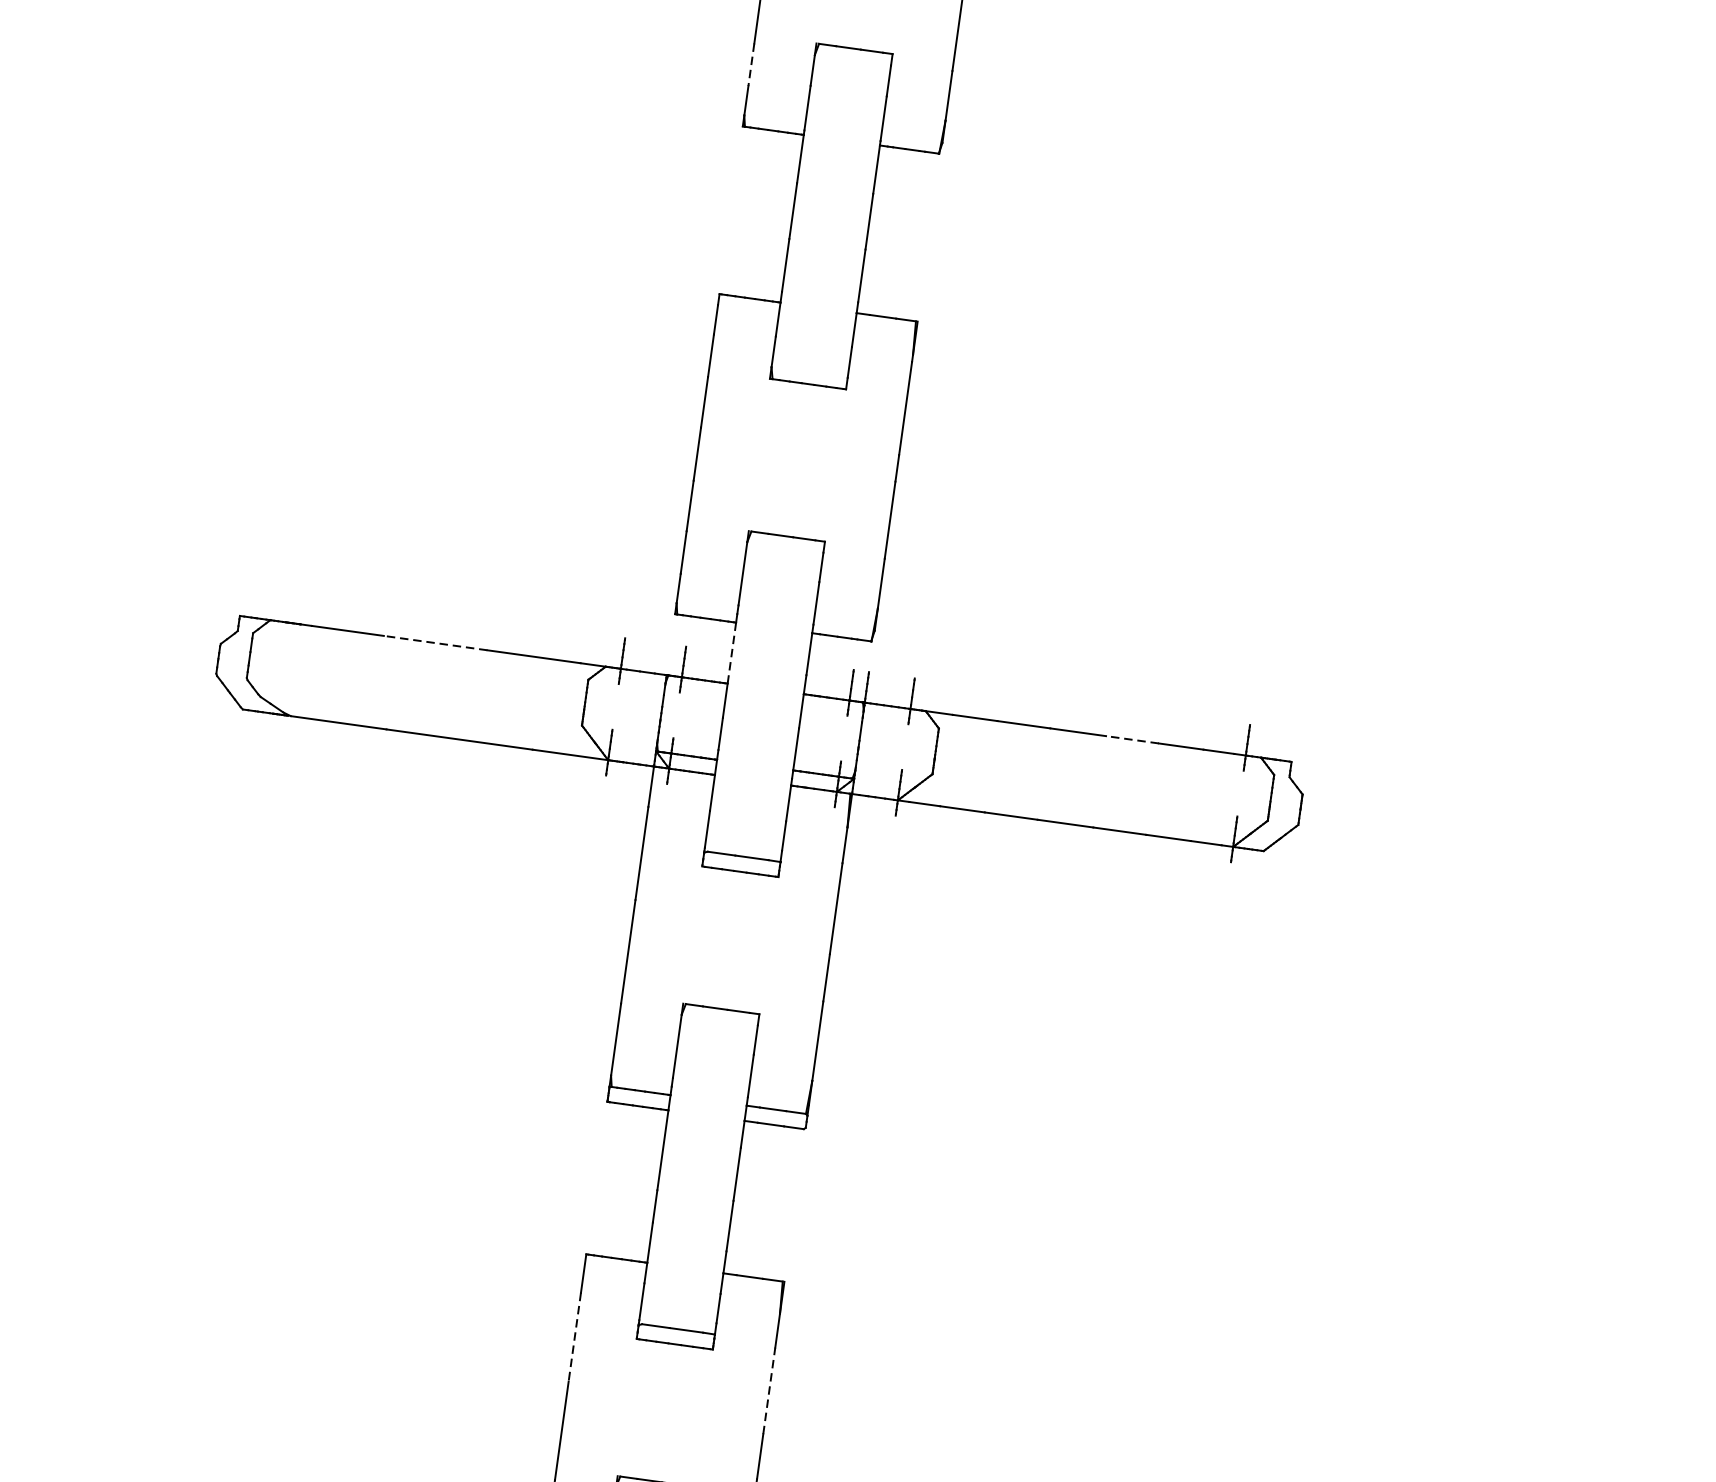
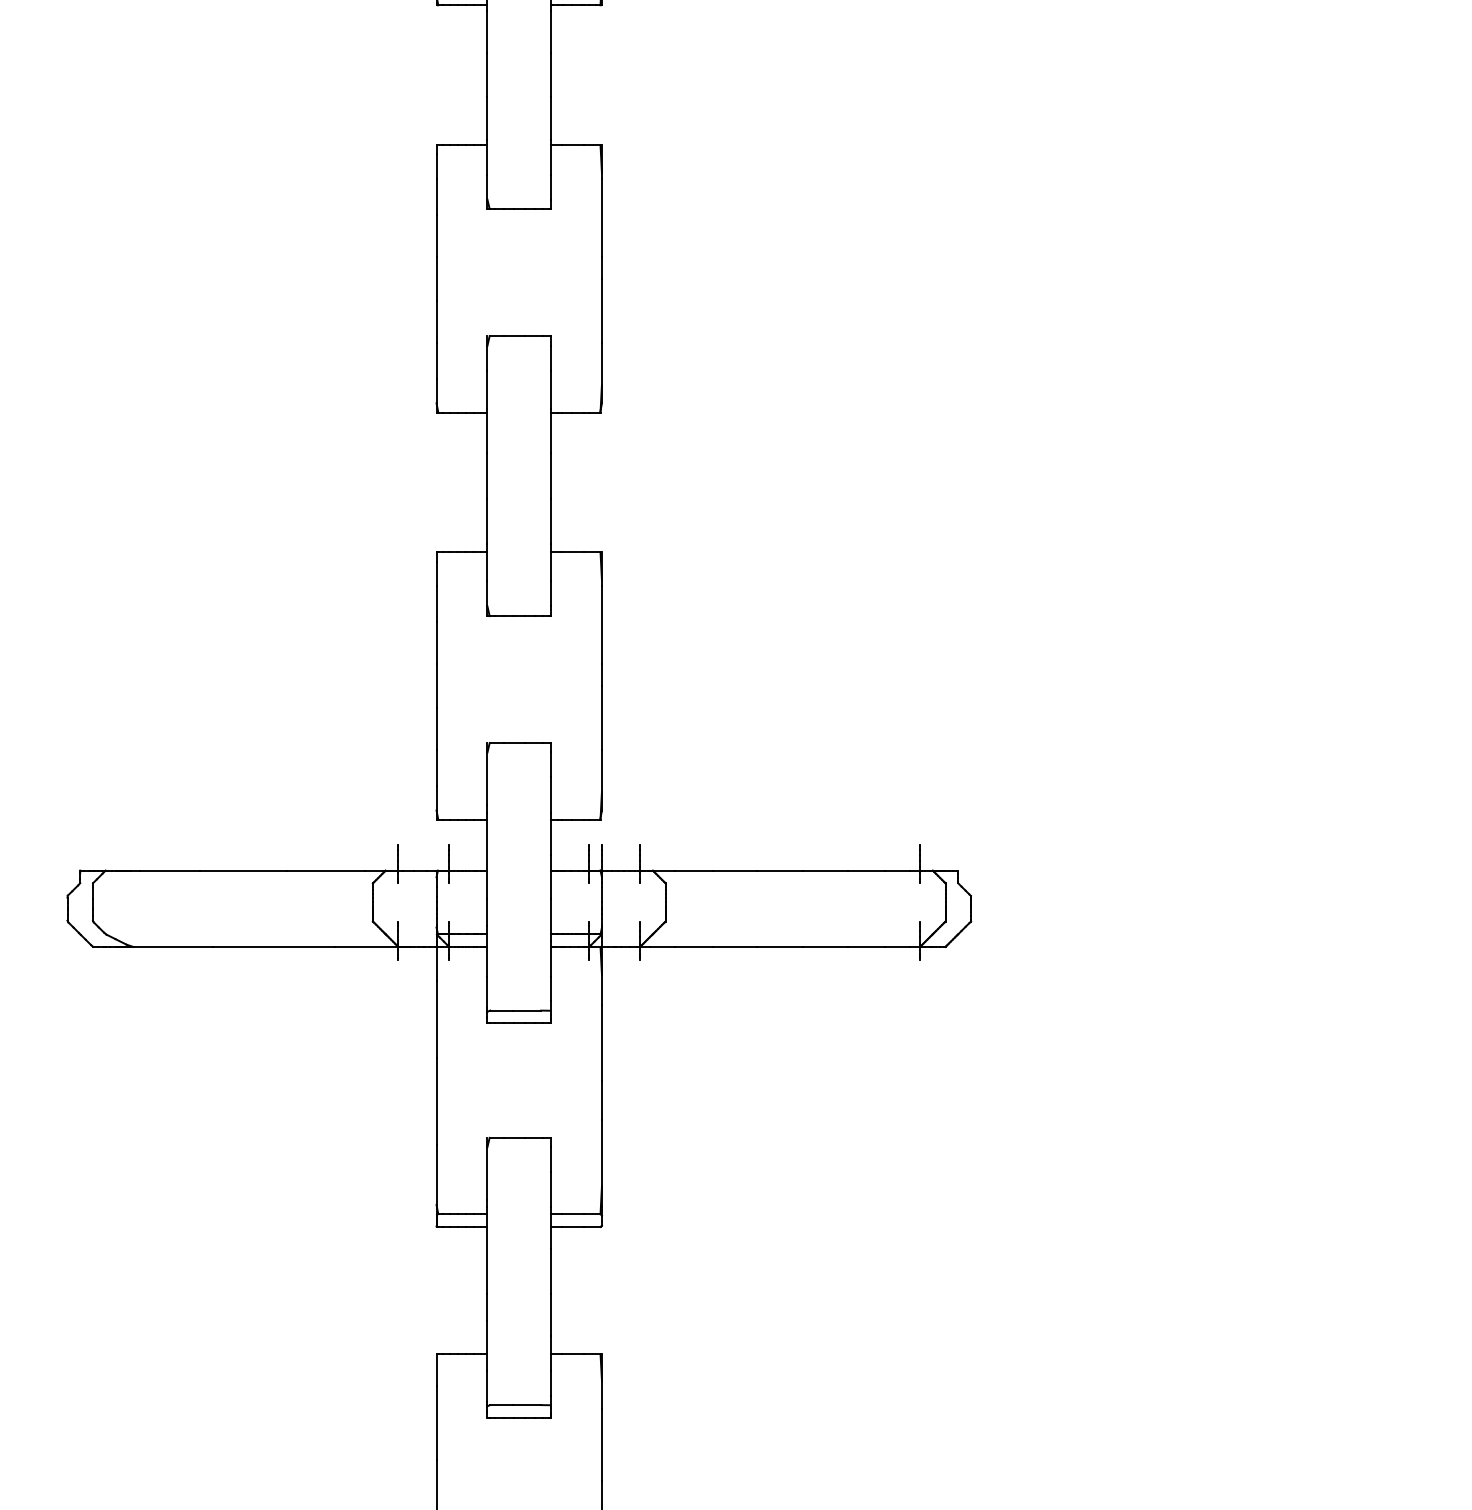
line: (751, 65) -> (436, 361), dashed -> solid
line: (435, 642) -> (243, 870), dashed -> solid
line: (732, 652) -> (487, 844), dashed -> solid
line: (1131, 739) -> (824, 870), dashed -> solid
line: (574, 1337) -> (436, 1423), dashed -> solid
line: (768, 1389) -> (601, 1444), dashed -> solid

